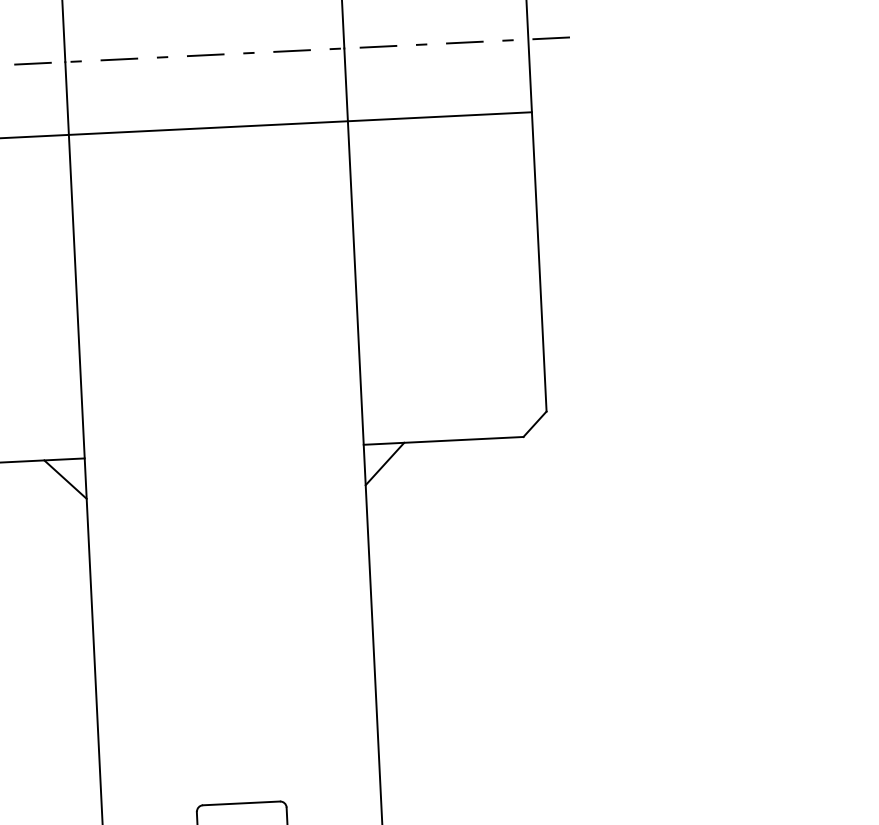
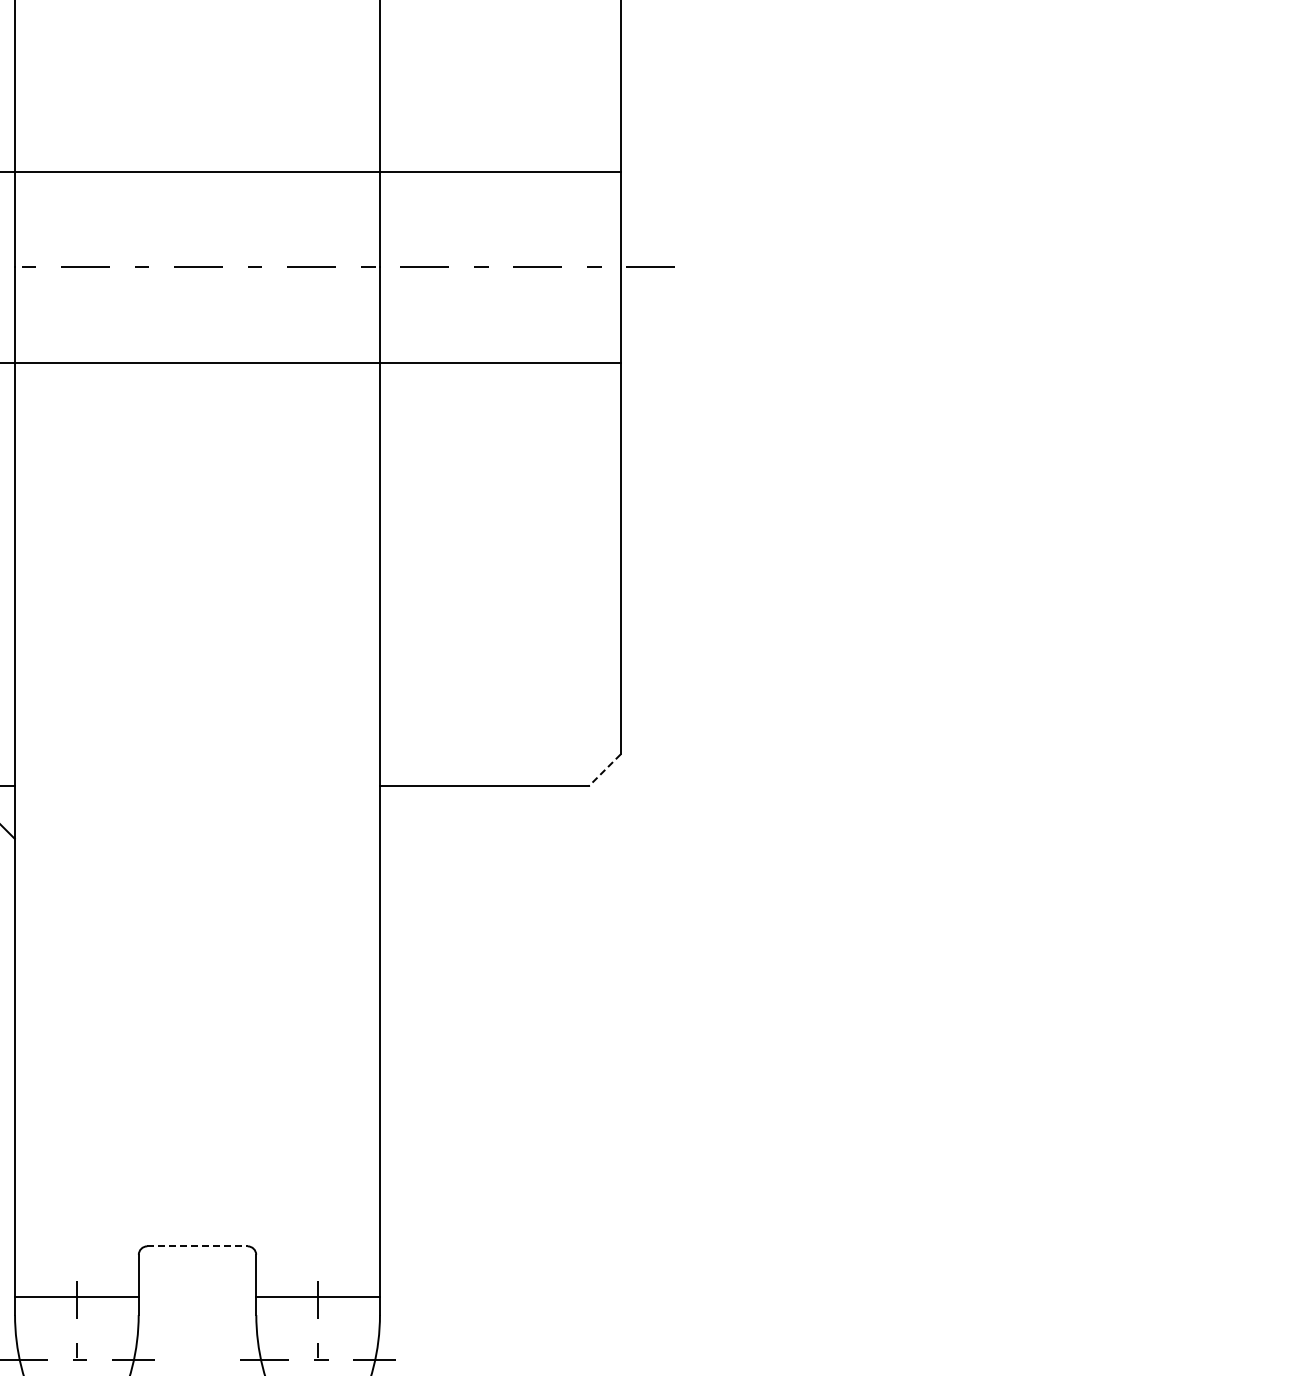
line: (534, 424) -> (604, 770), solid -> dashed
line: (384, 464) -> (406, 812), removed
line: (242, 803) -> (198, 1246), solid -> dashed

